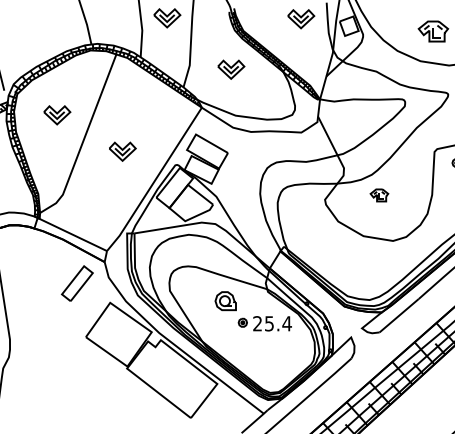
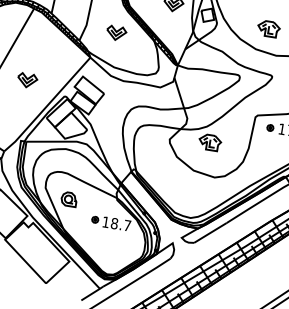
part: (379, 195) -> (210, 142), size x1.67
part: (225, 301) -> (68, 199), moved
text: (272, 323) -> (116, 223), 25.4 -> 18.7

